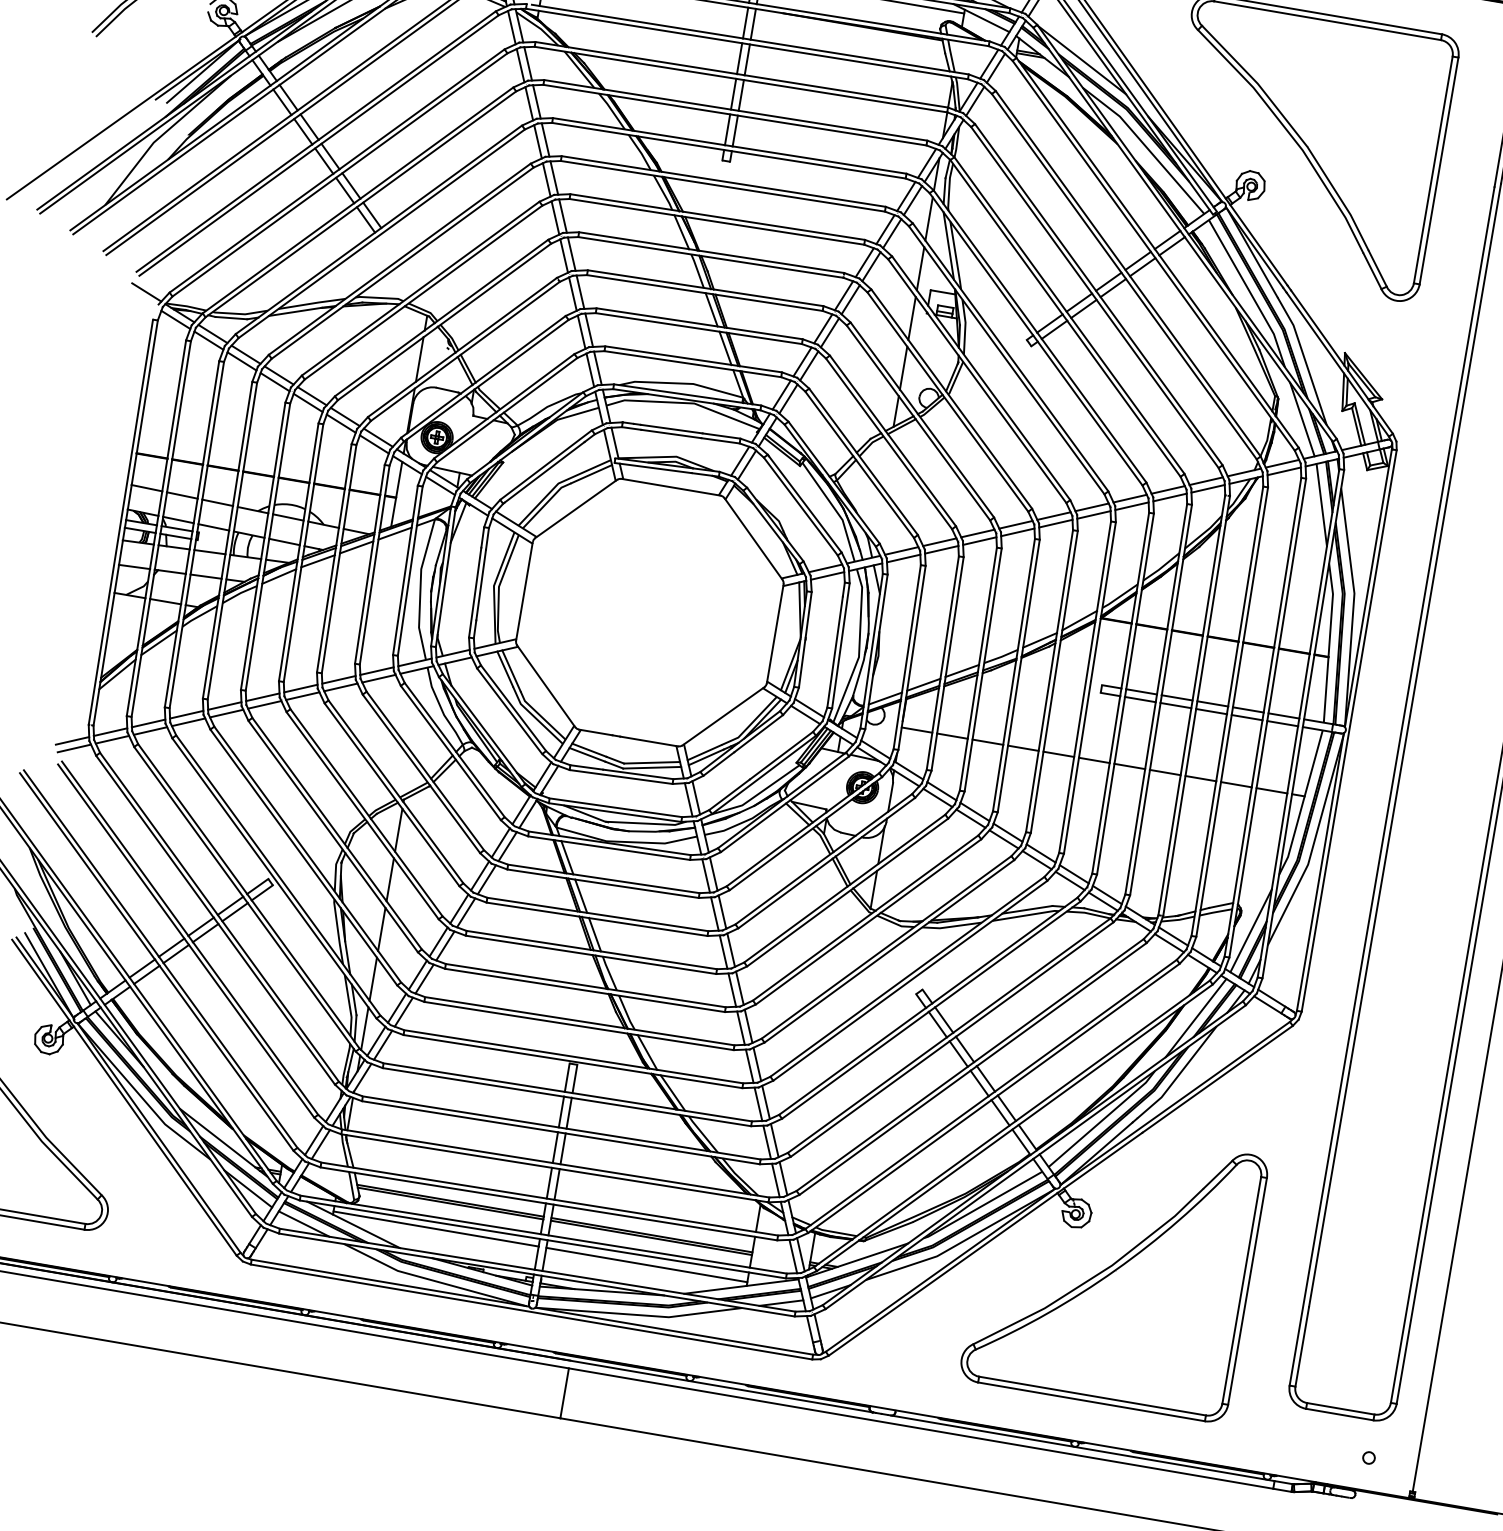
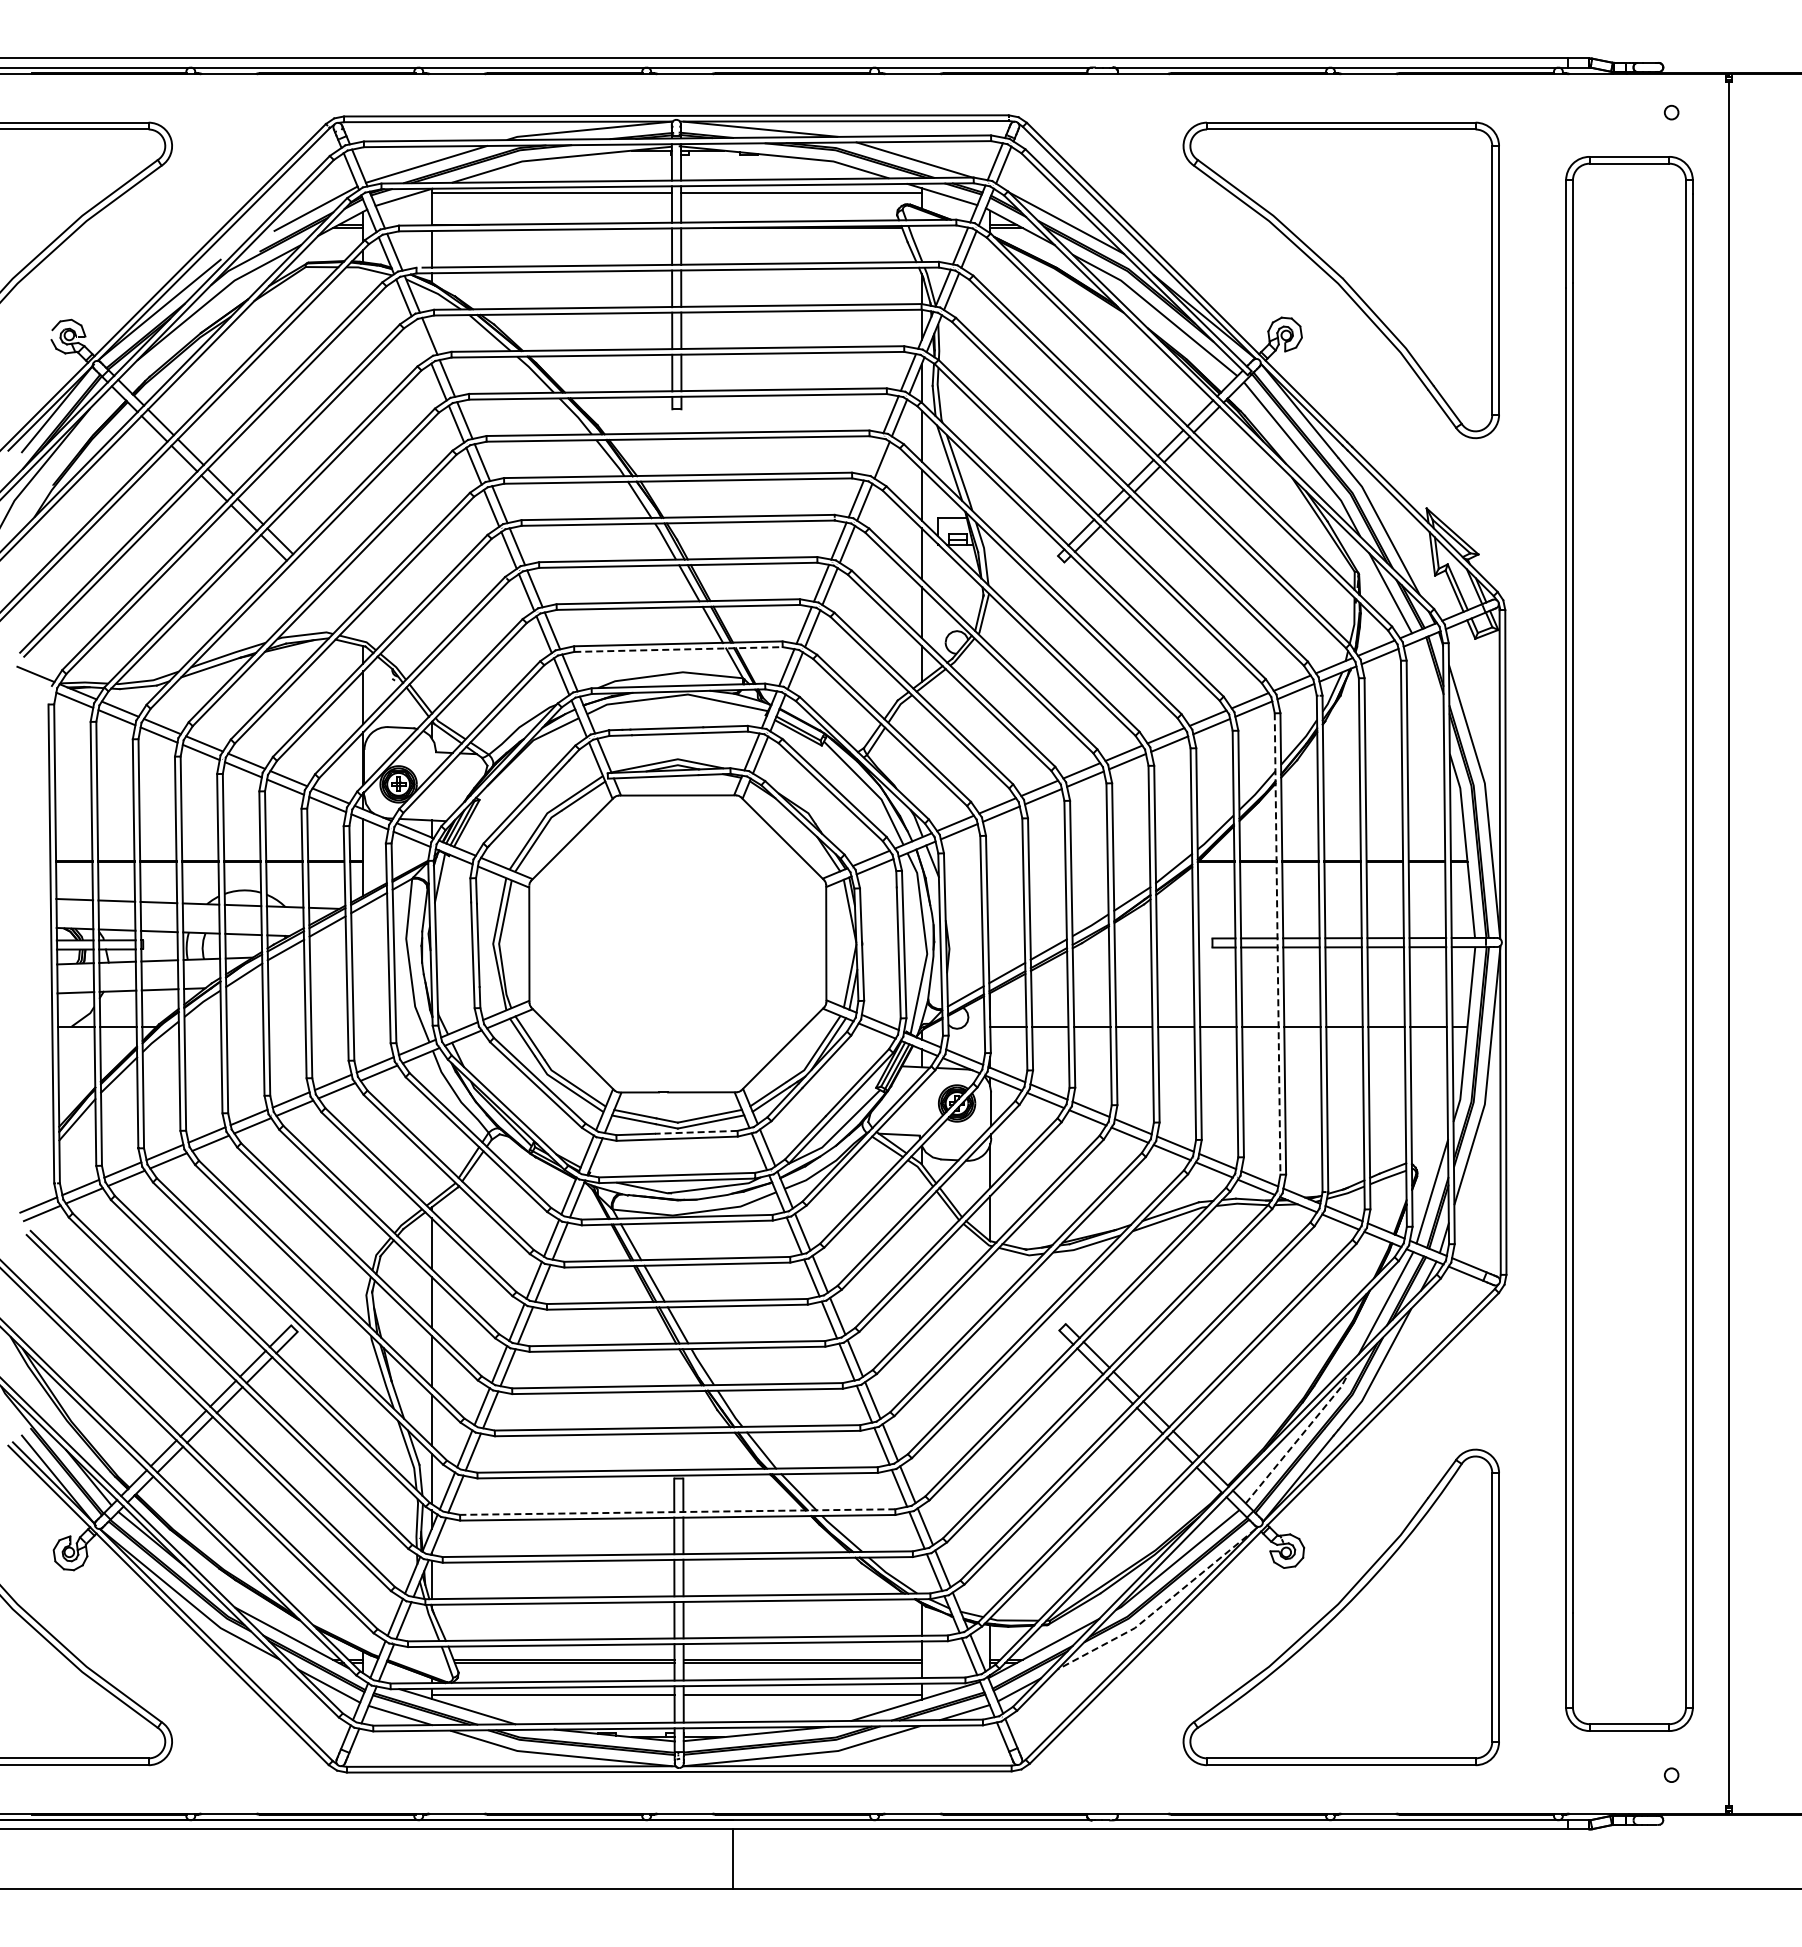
line: (520, 65) -> (421, 339), removed
line: (885, 229) -> (873, 456), removed
line: (692, 364) -> (678, 649), solid -> dashed
line: (1321, 504) -> (1429, 687), removed
line: (1156, 699) -> (1277, 944), solid -> dashed
line: (637, 774) -> (695, 1132), solid -> dashed
line: (567, 1092) -> (677, 1512), solid -> dashed
line: (1103, 1119) -> (1299, 1437), solid -> dashed
line: (962, 1241) -> (1161, 1606), solid -> dashed

